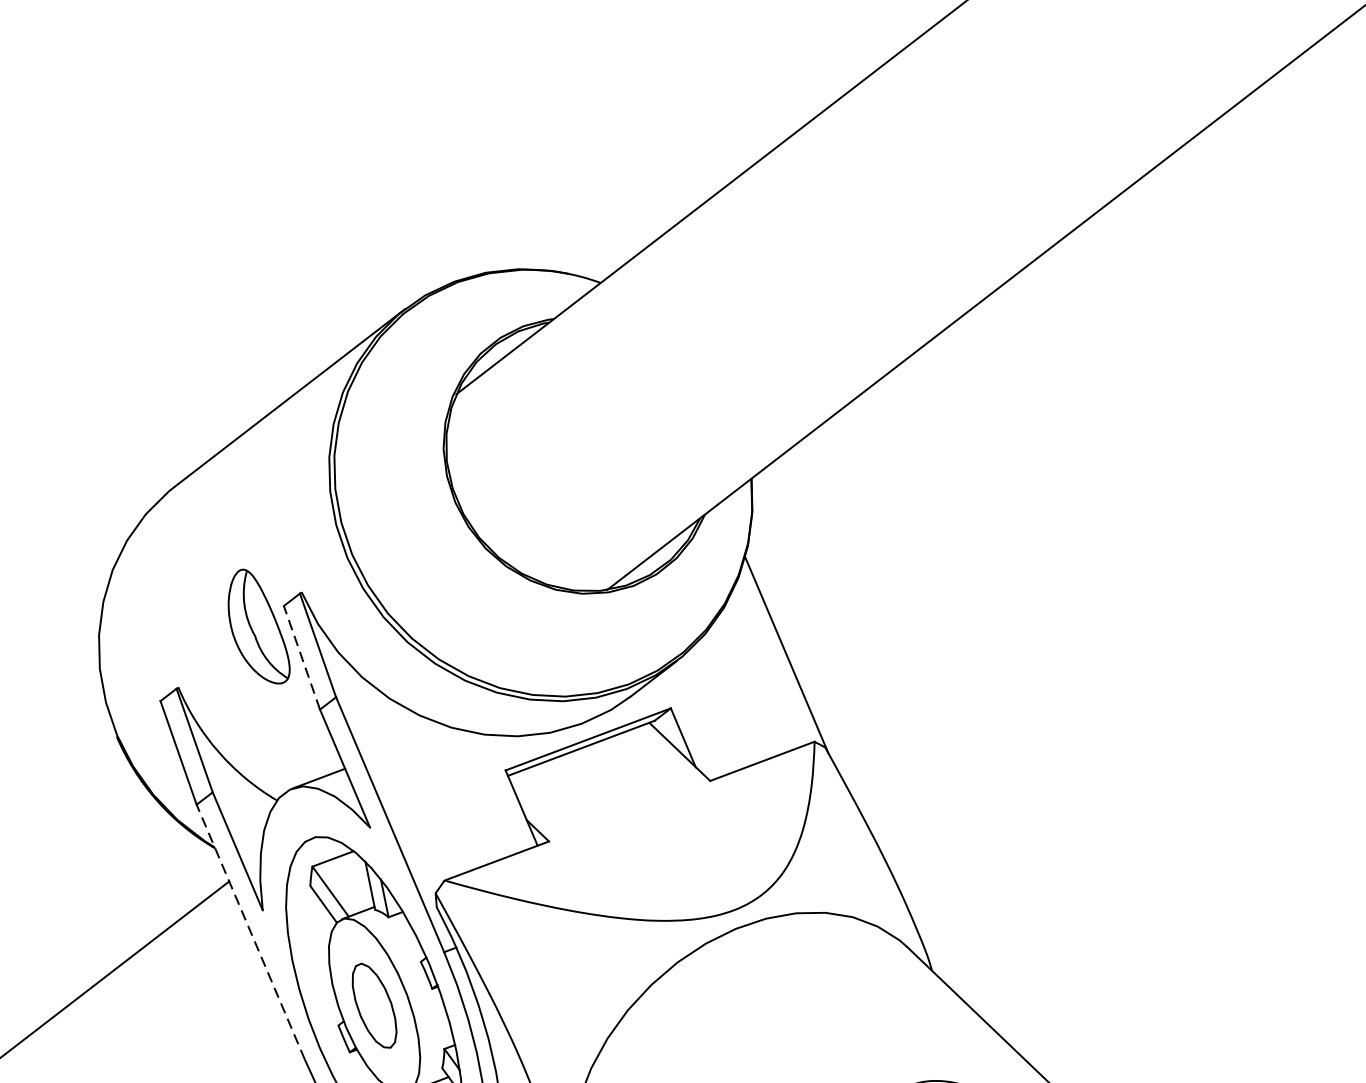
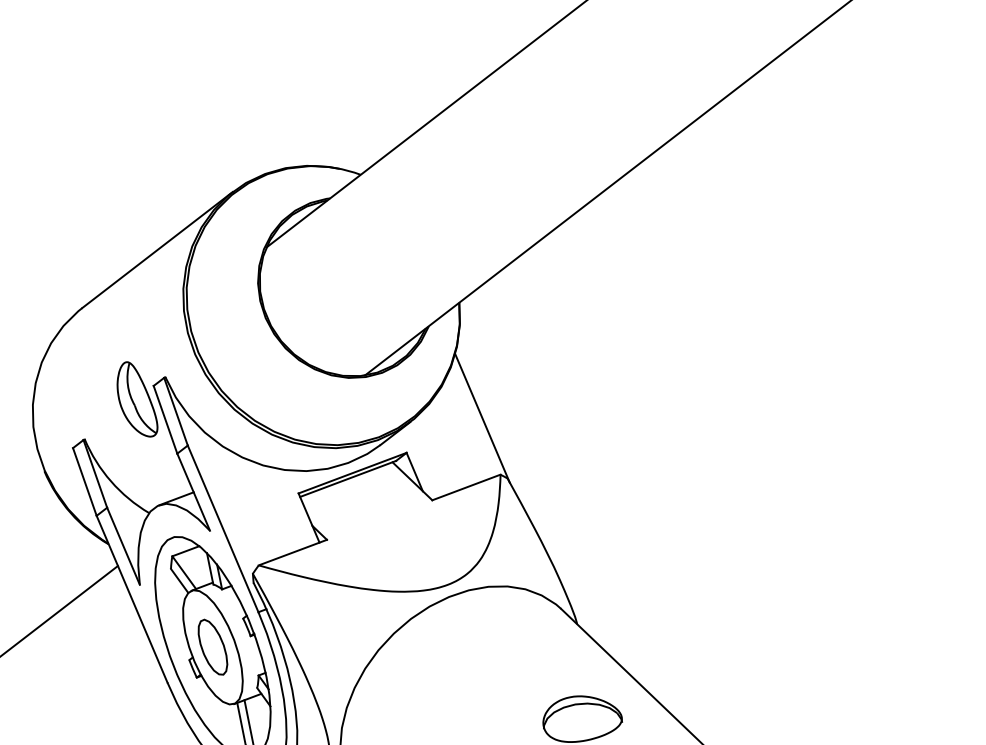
line: (301, 657) -> (165, 419), dashed -> solid
line: (251, 932) -> (132, 599), dashed -> solid

